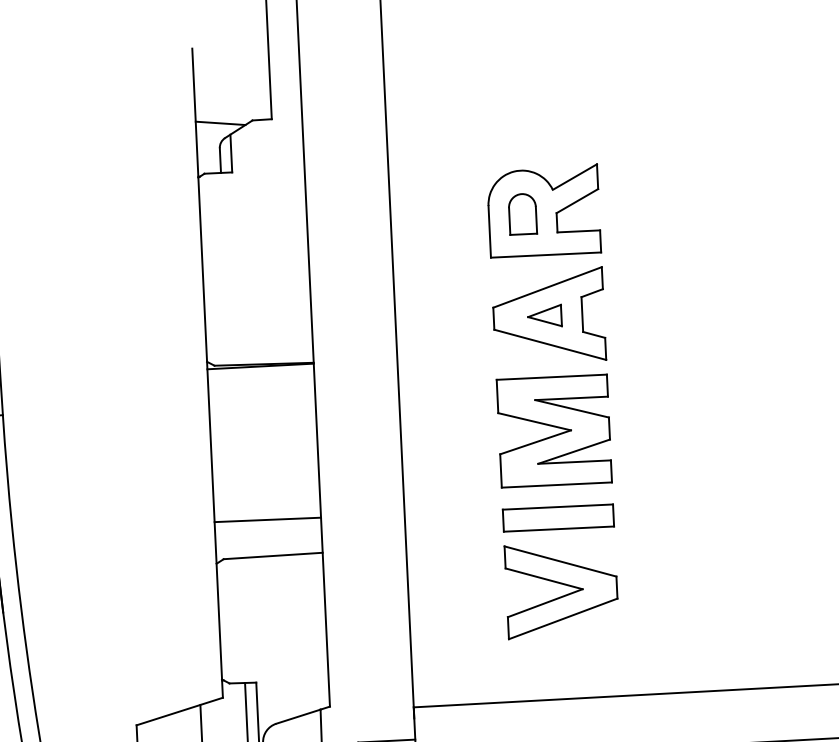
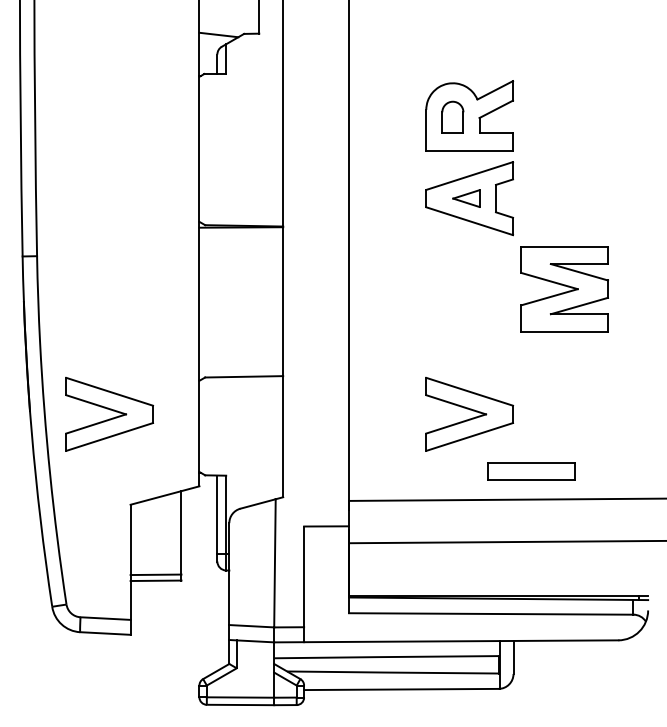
part: (554, 431) -> (564, 289), moved
part: (558, 517) -> (531, 471), moved
line: (268, 520) -> (241, 348), removed
part: (104, 611) -> (109, 414), added

